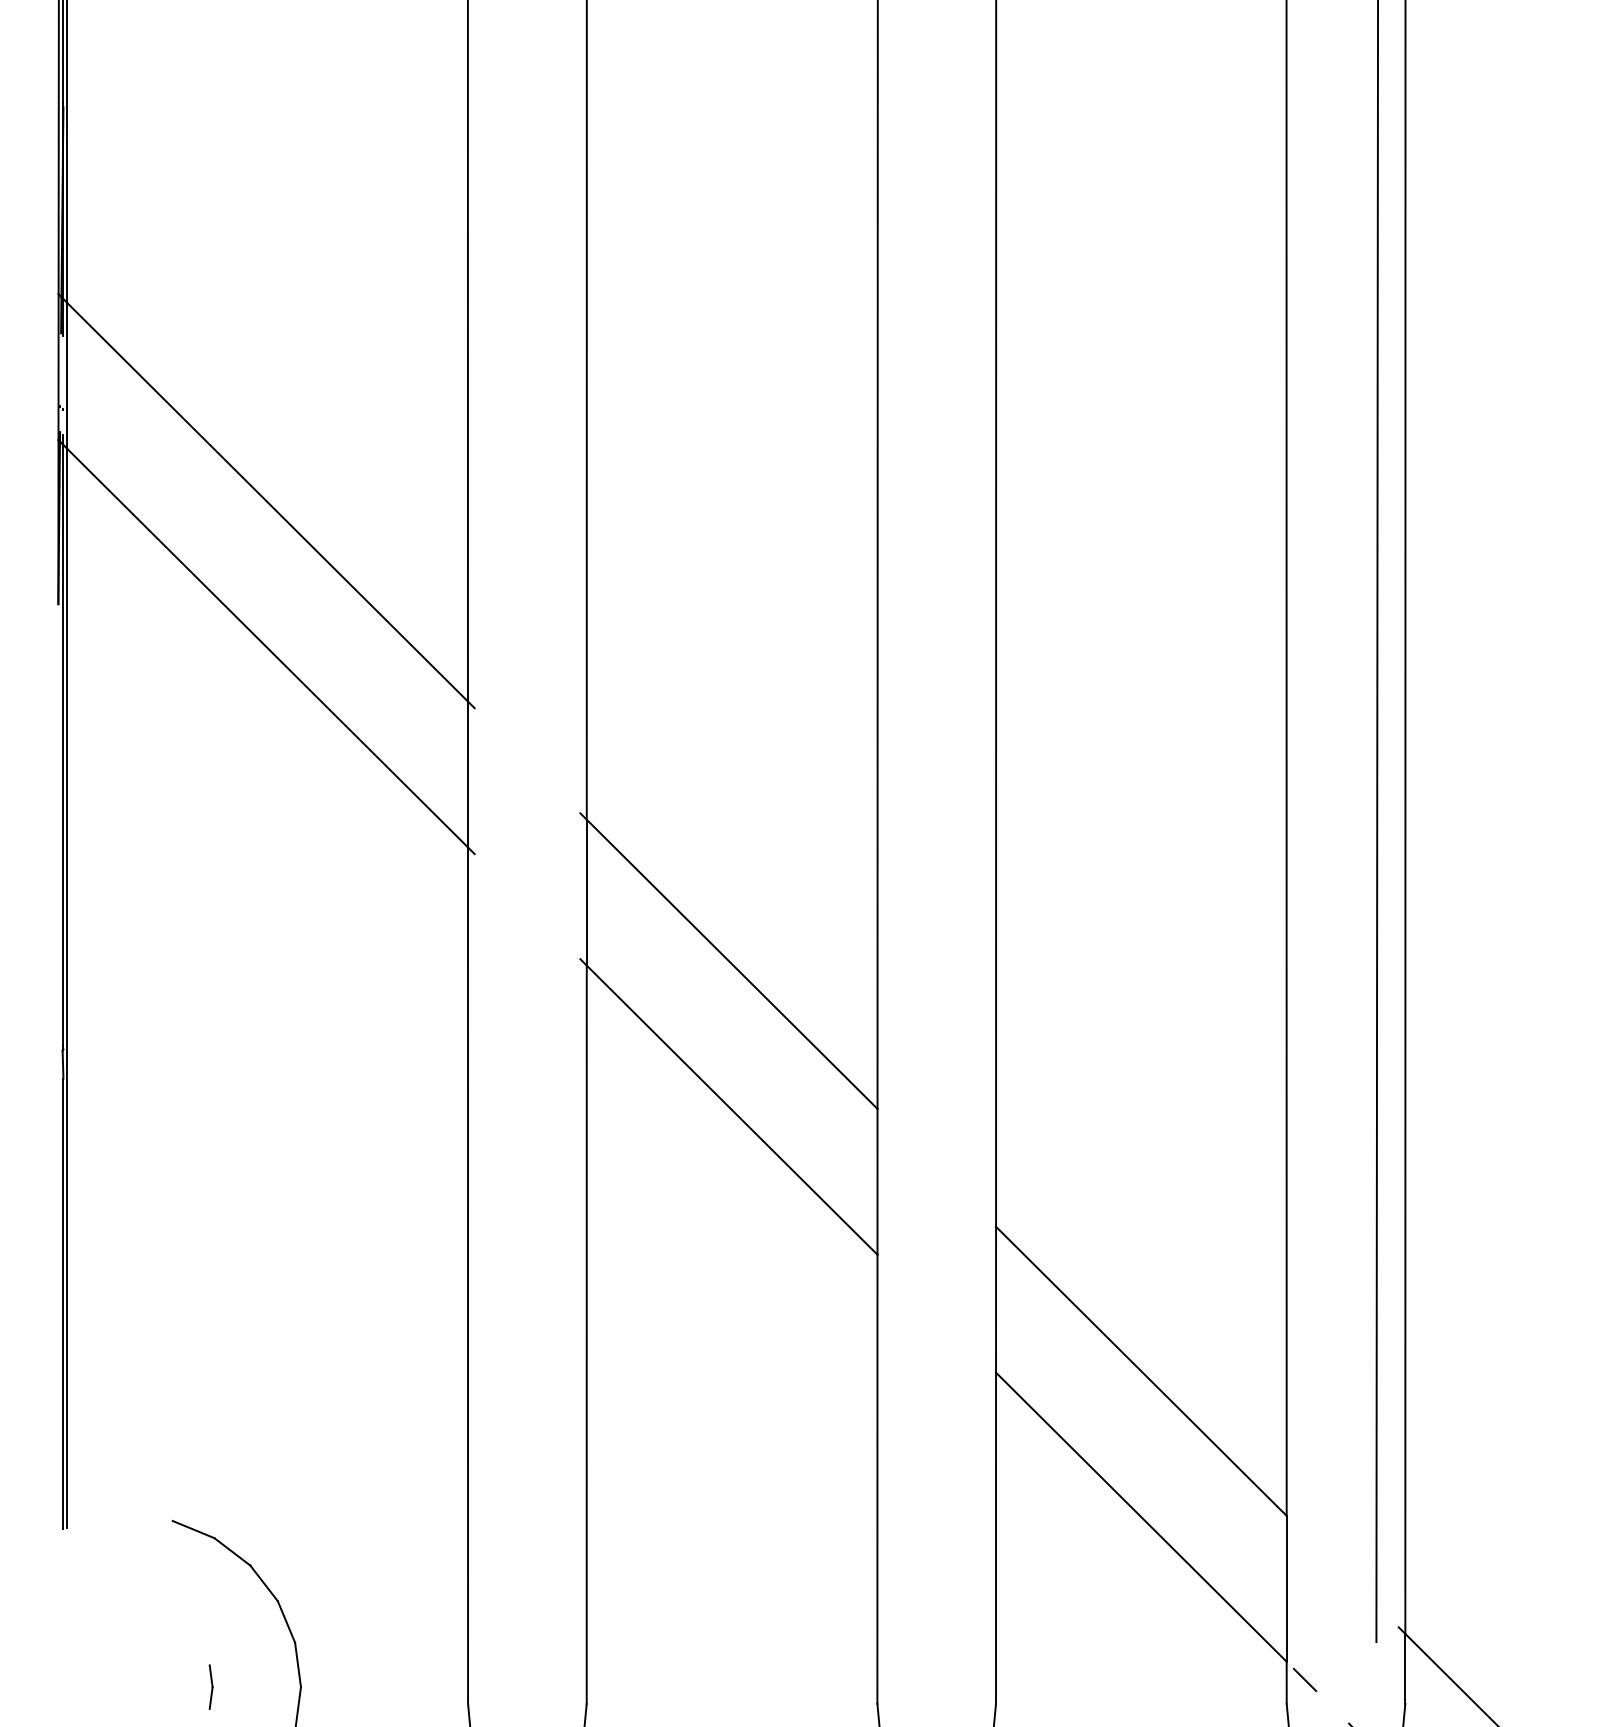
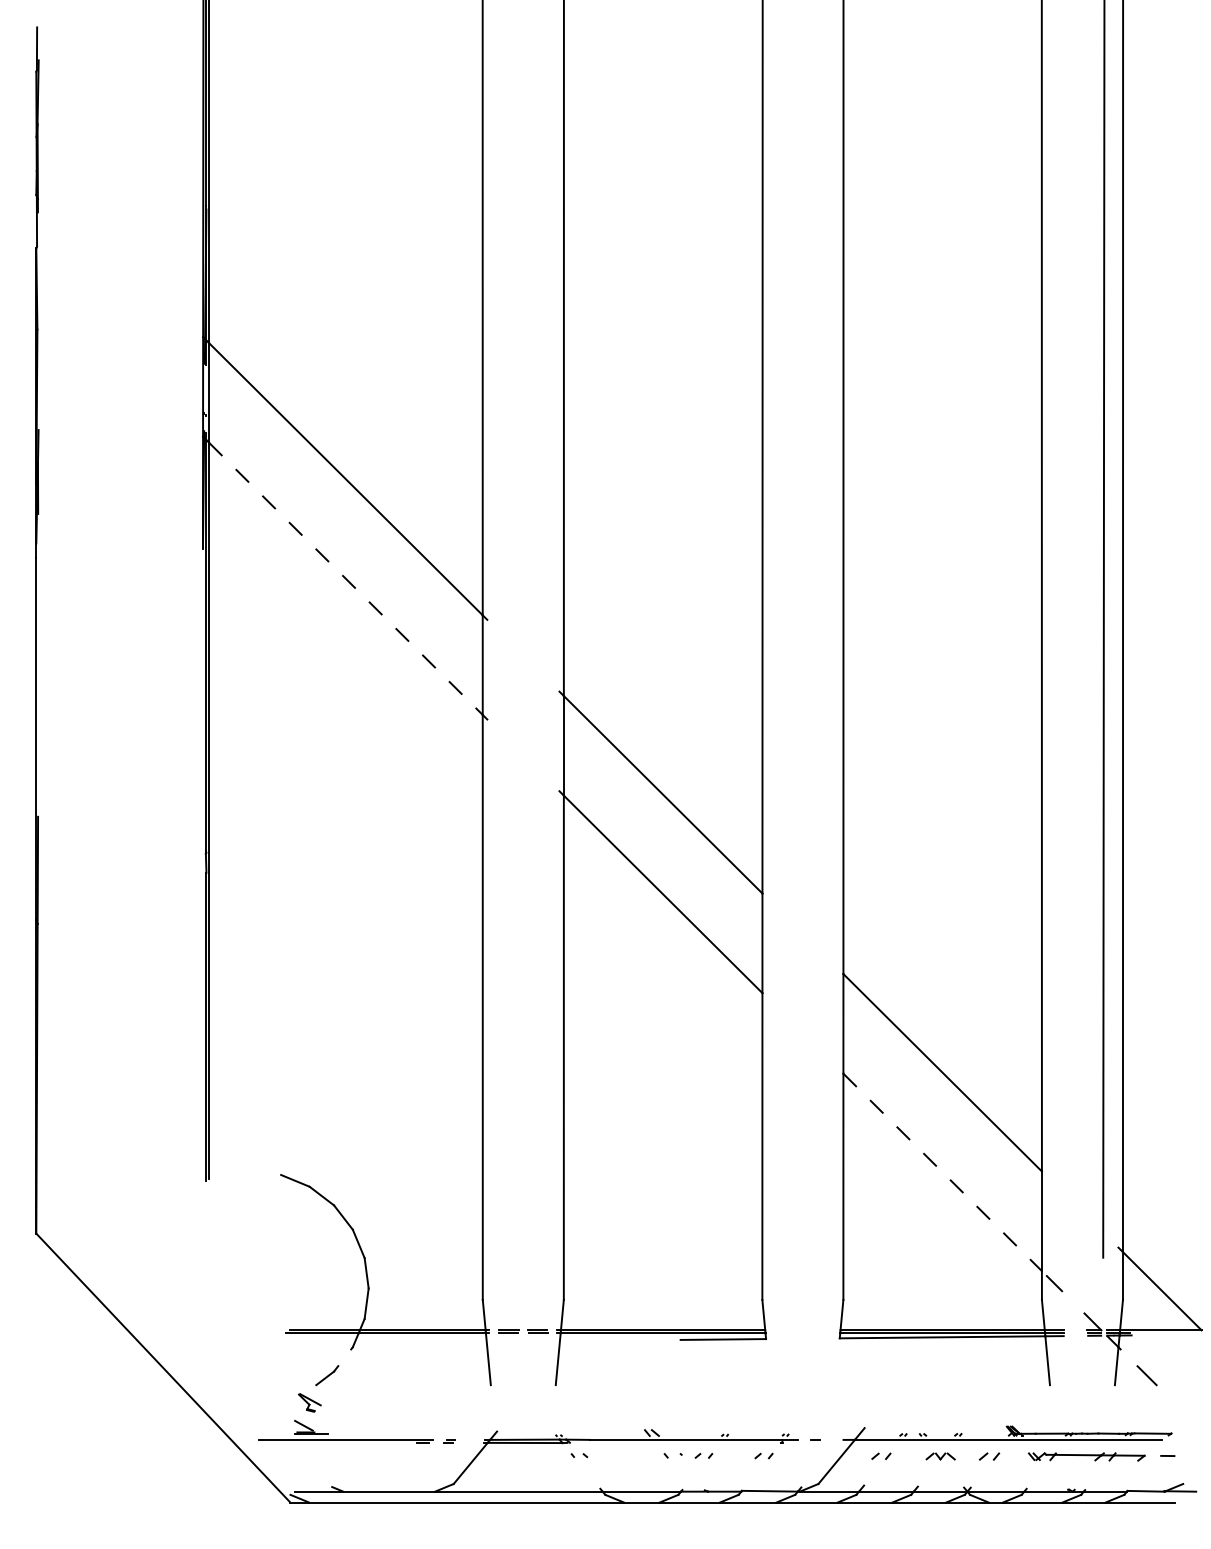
line: (268, 649) -> (346, 579), solid -> dashed
line: (1141, 1517) -> (942, 1172), solid -> dashed
part: (211, 1687) -> (307, 1288), removed

